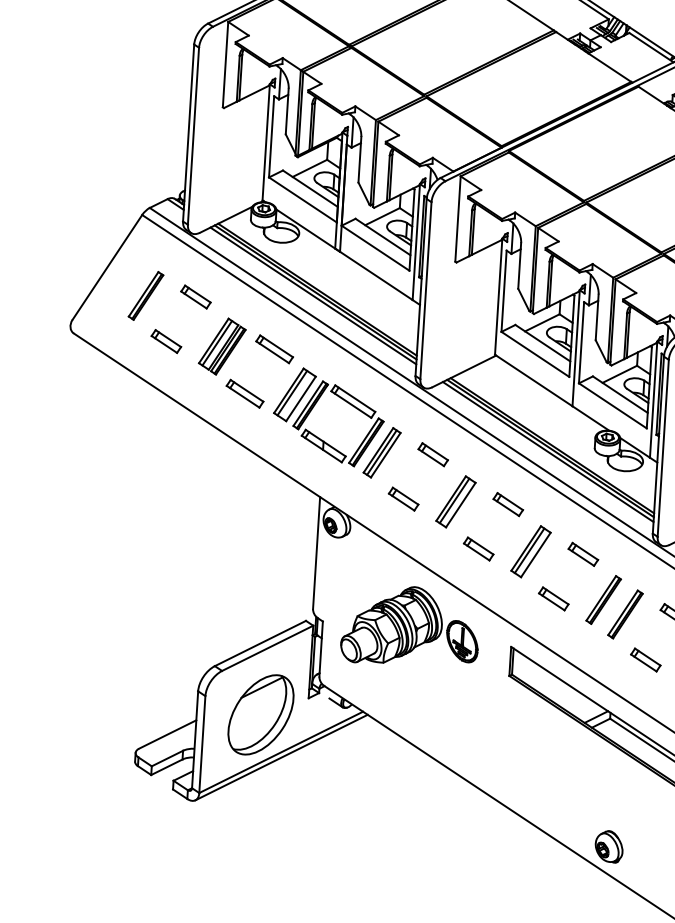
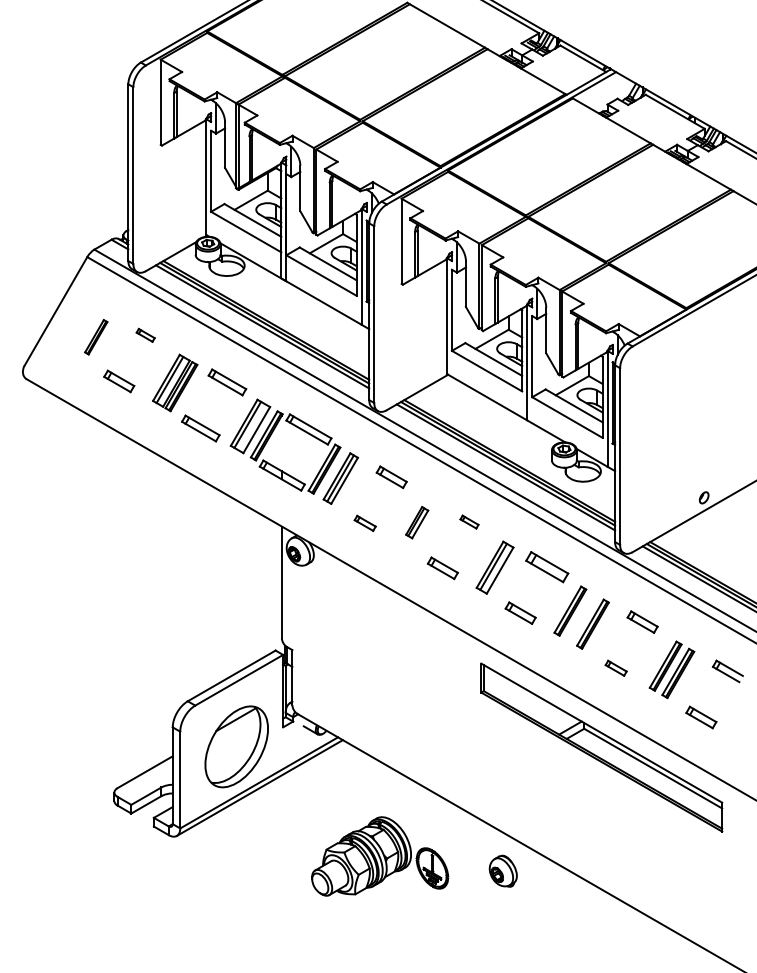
part: (146, 295) -> (96, 336), size x0.7
part: (195, 297) -> (145, 335), size x0.6
part: (404, 499) -> (365, 523), size x0.7
part: (455, 501) -> (416, 522), size x0.6
part: (508, 503) -> (469, 521), size x0.6
part: (583, 553) -> (547, 566), size x1.4
part: (411, 626) -> (380, 856), moved
part: (646, 660) -> (616, 668), size x0.7
part: (608, 845) -> (502, 870), moved

